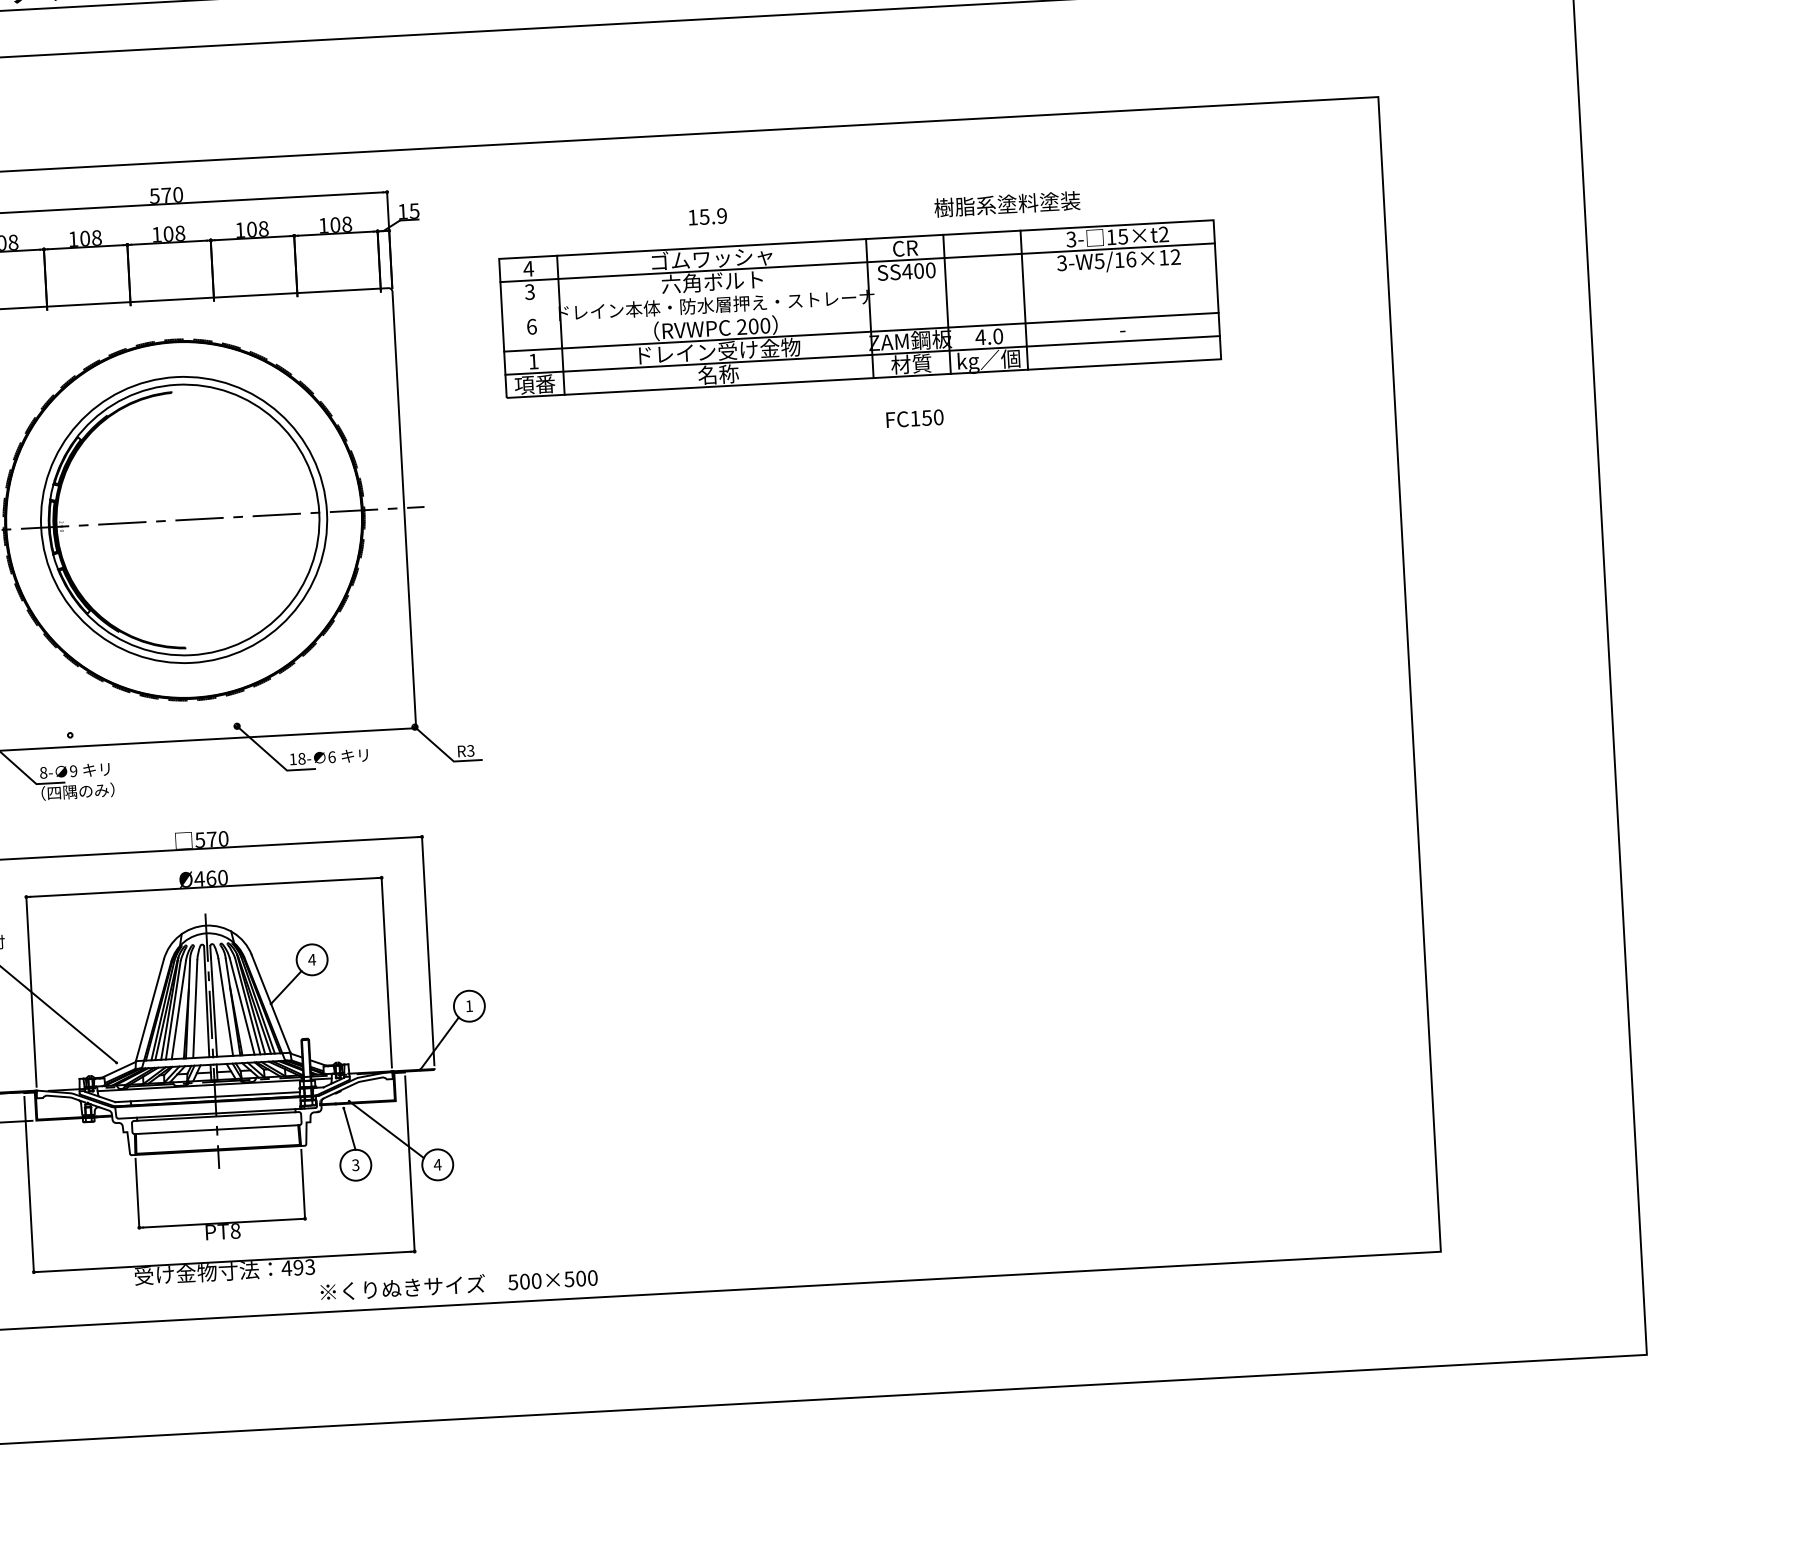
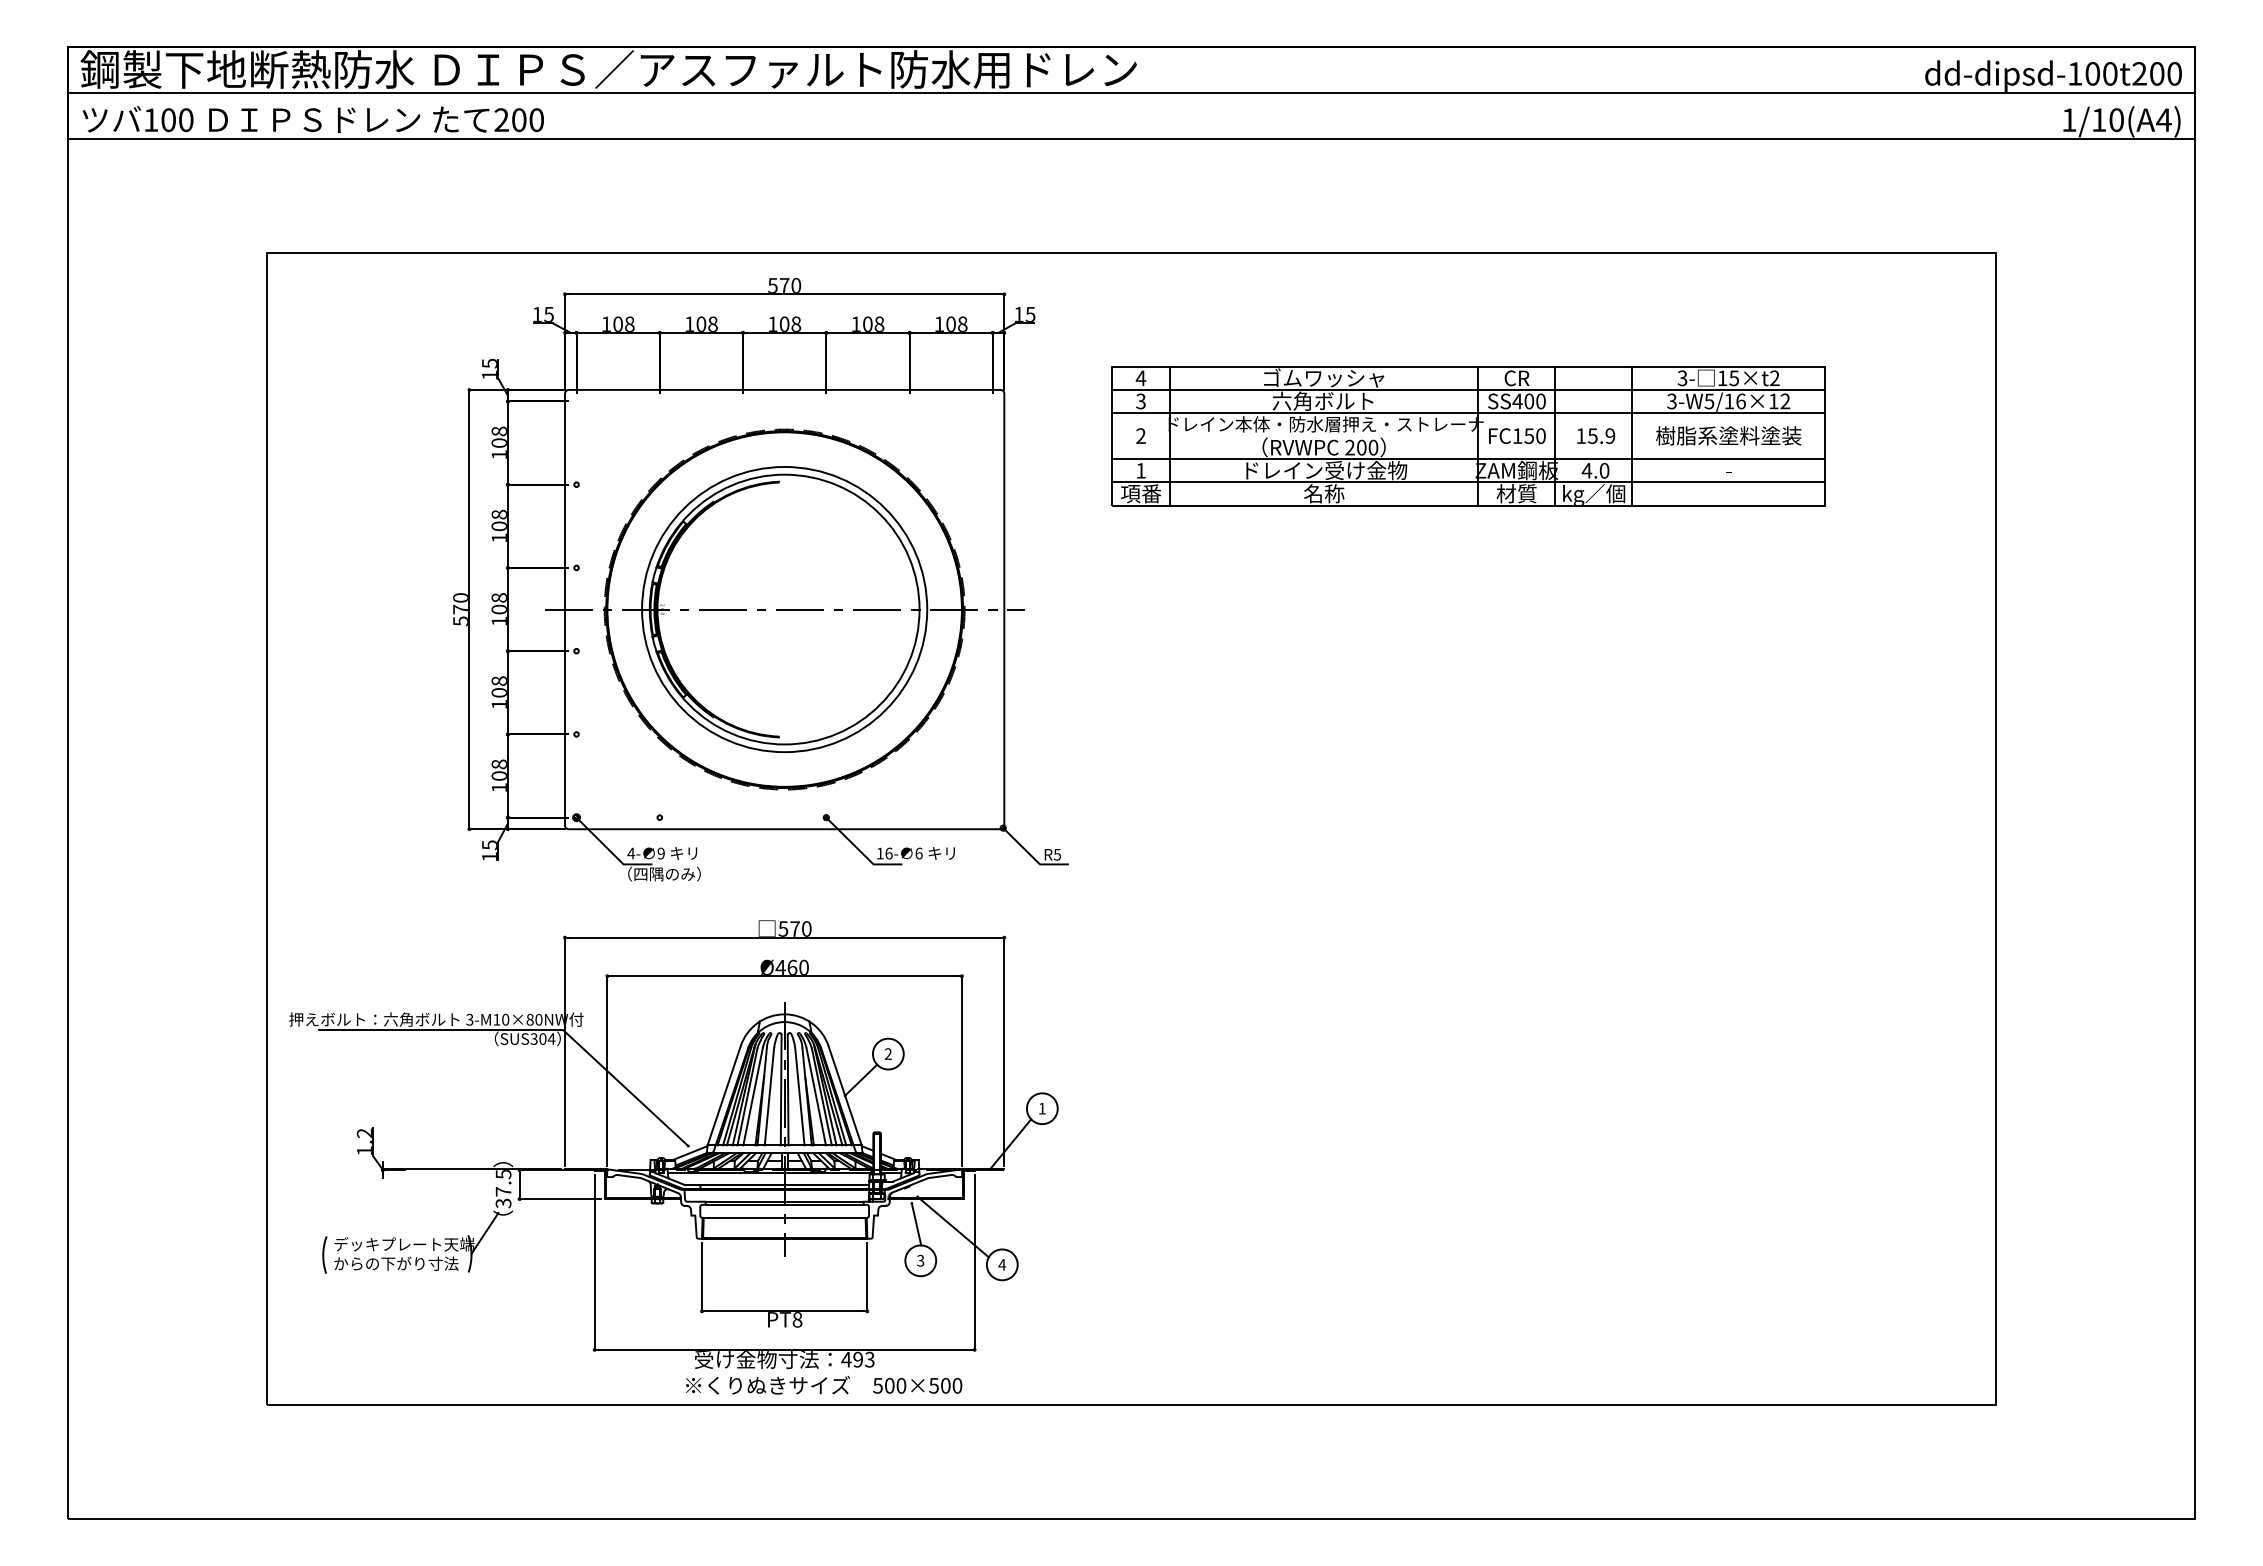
text: (1007, 203) -> (1728, 435), moved
text: (708, 217) -> (1596, 436), moved
line: (858, 286) -> (1468, 413), added
text: (531, 327) -> (1140, 436), 6 -> 2
text: (915, 419) -> (1517, 436), moved
text: (470, 749) -> (1057, 853), R3 -> R5
text: (301, 758) -> (888, 853), 18- -> 16-
text: (43, 772) -> (631, 853), 8- -> 4-
text: (312, 959) -> (888, 1053), 4 -> 2
text: (459, 1283) -> (824, 1384), moved

